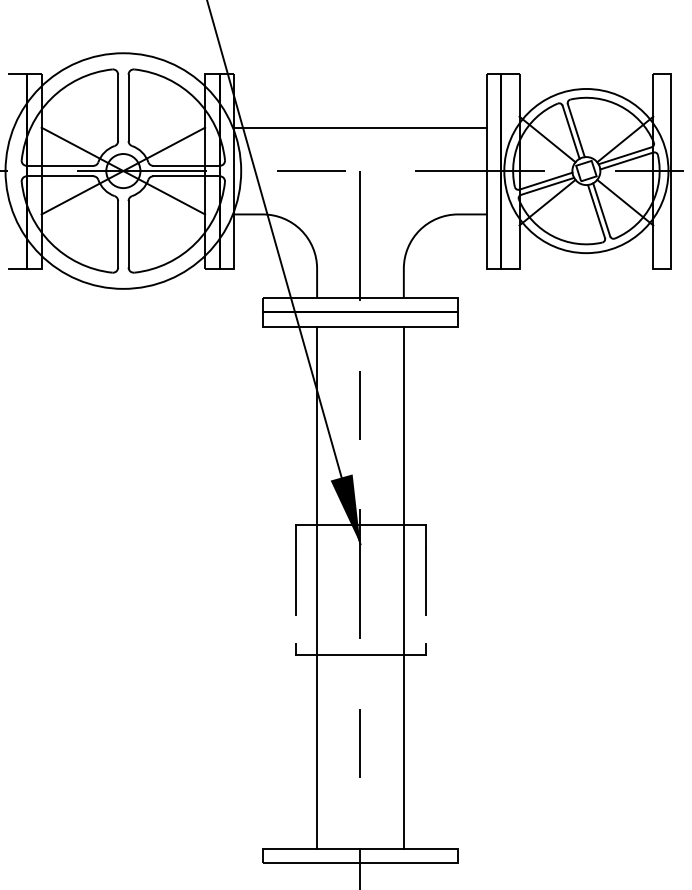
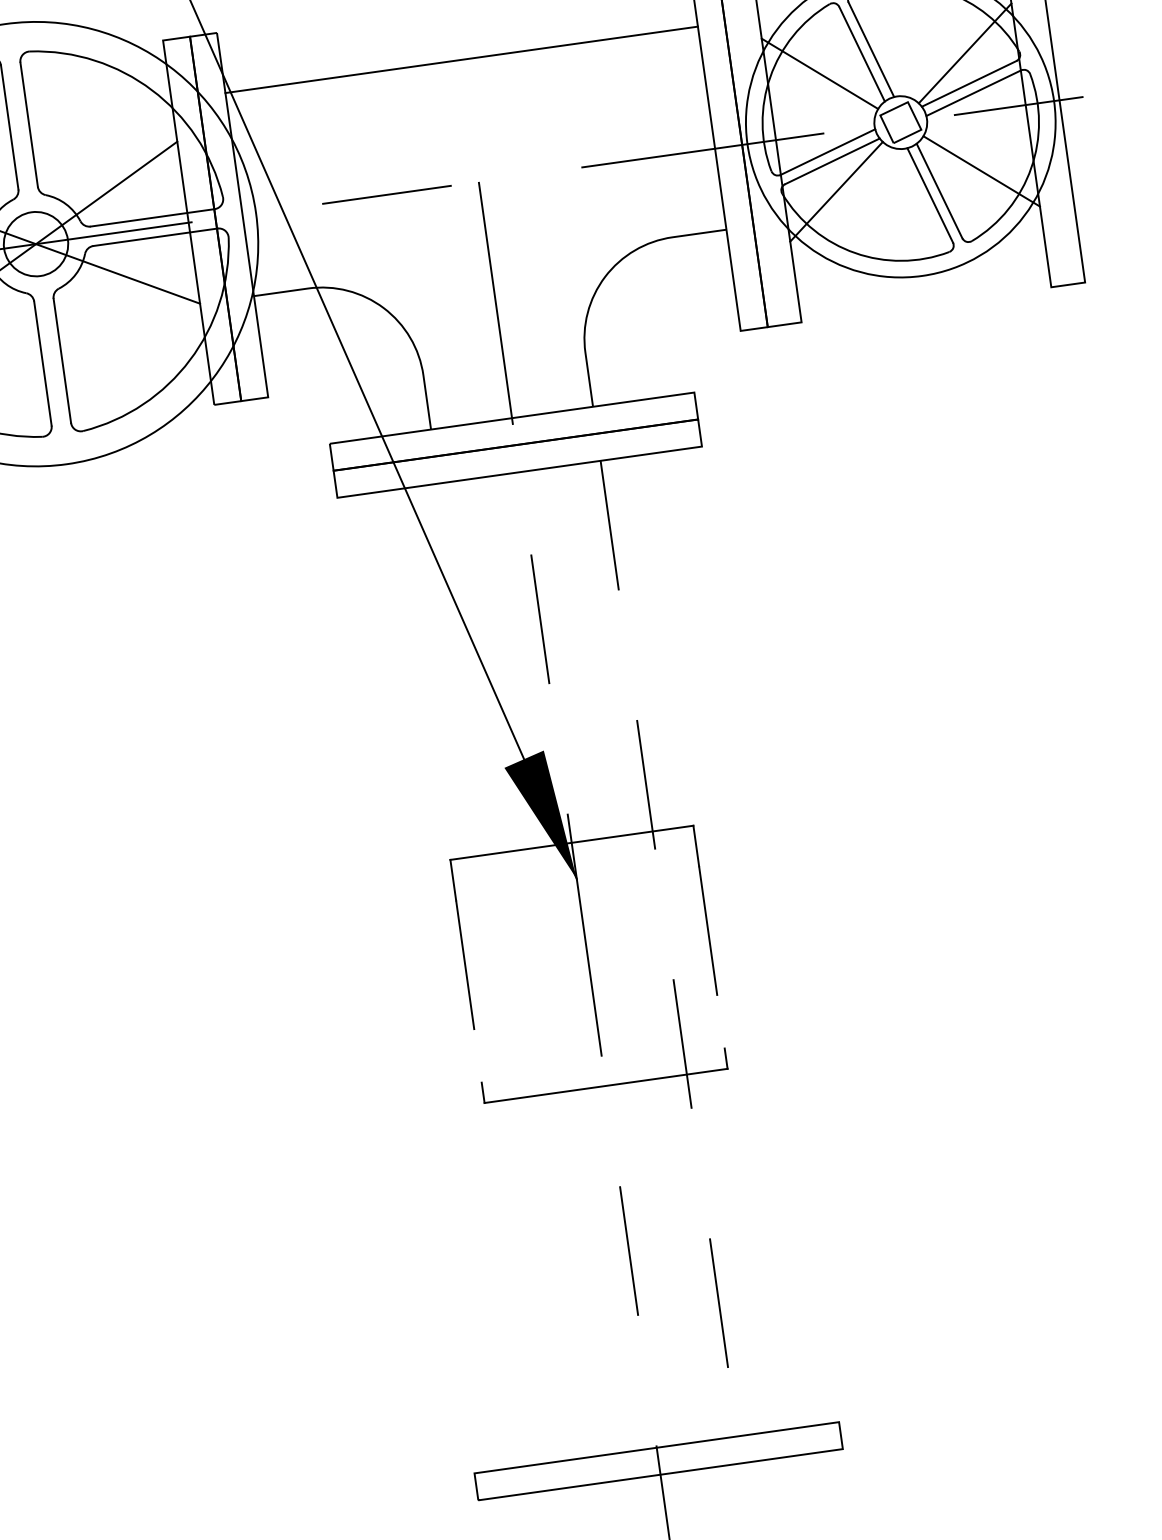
line: (359, 127) -> (459, 59), moved
line: (317, 587) -> (507, 970), removed
line: (403, 588) -> (668, 950), solid -> dashed

